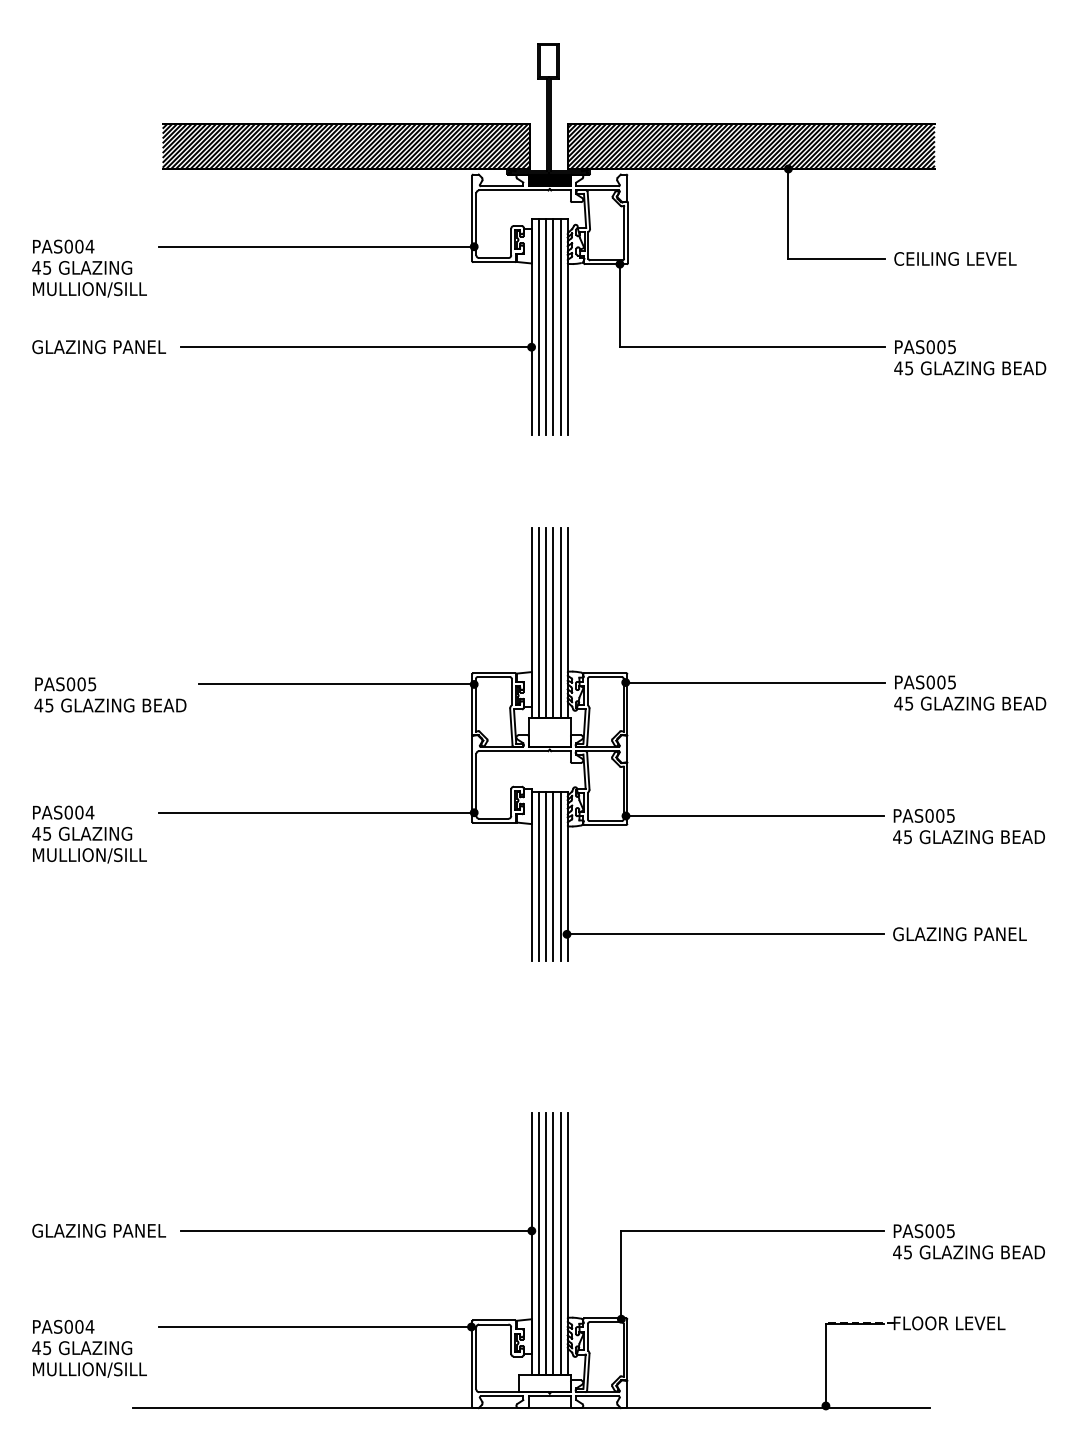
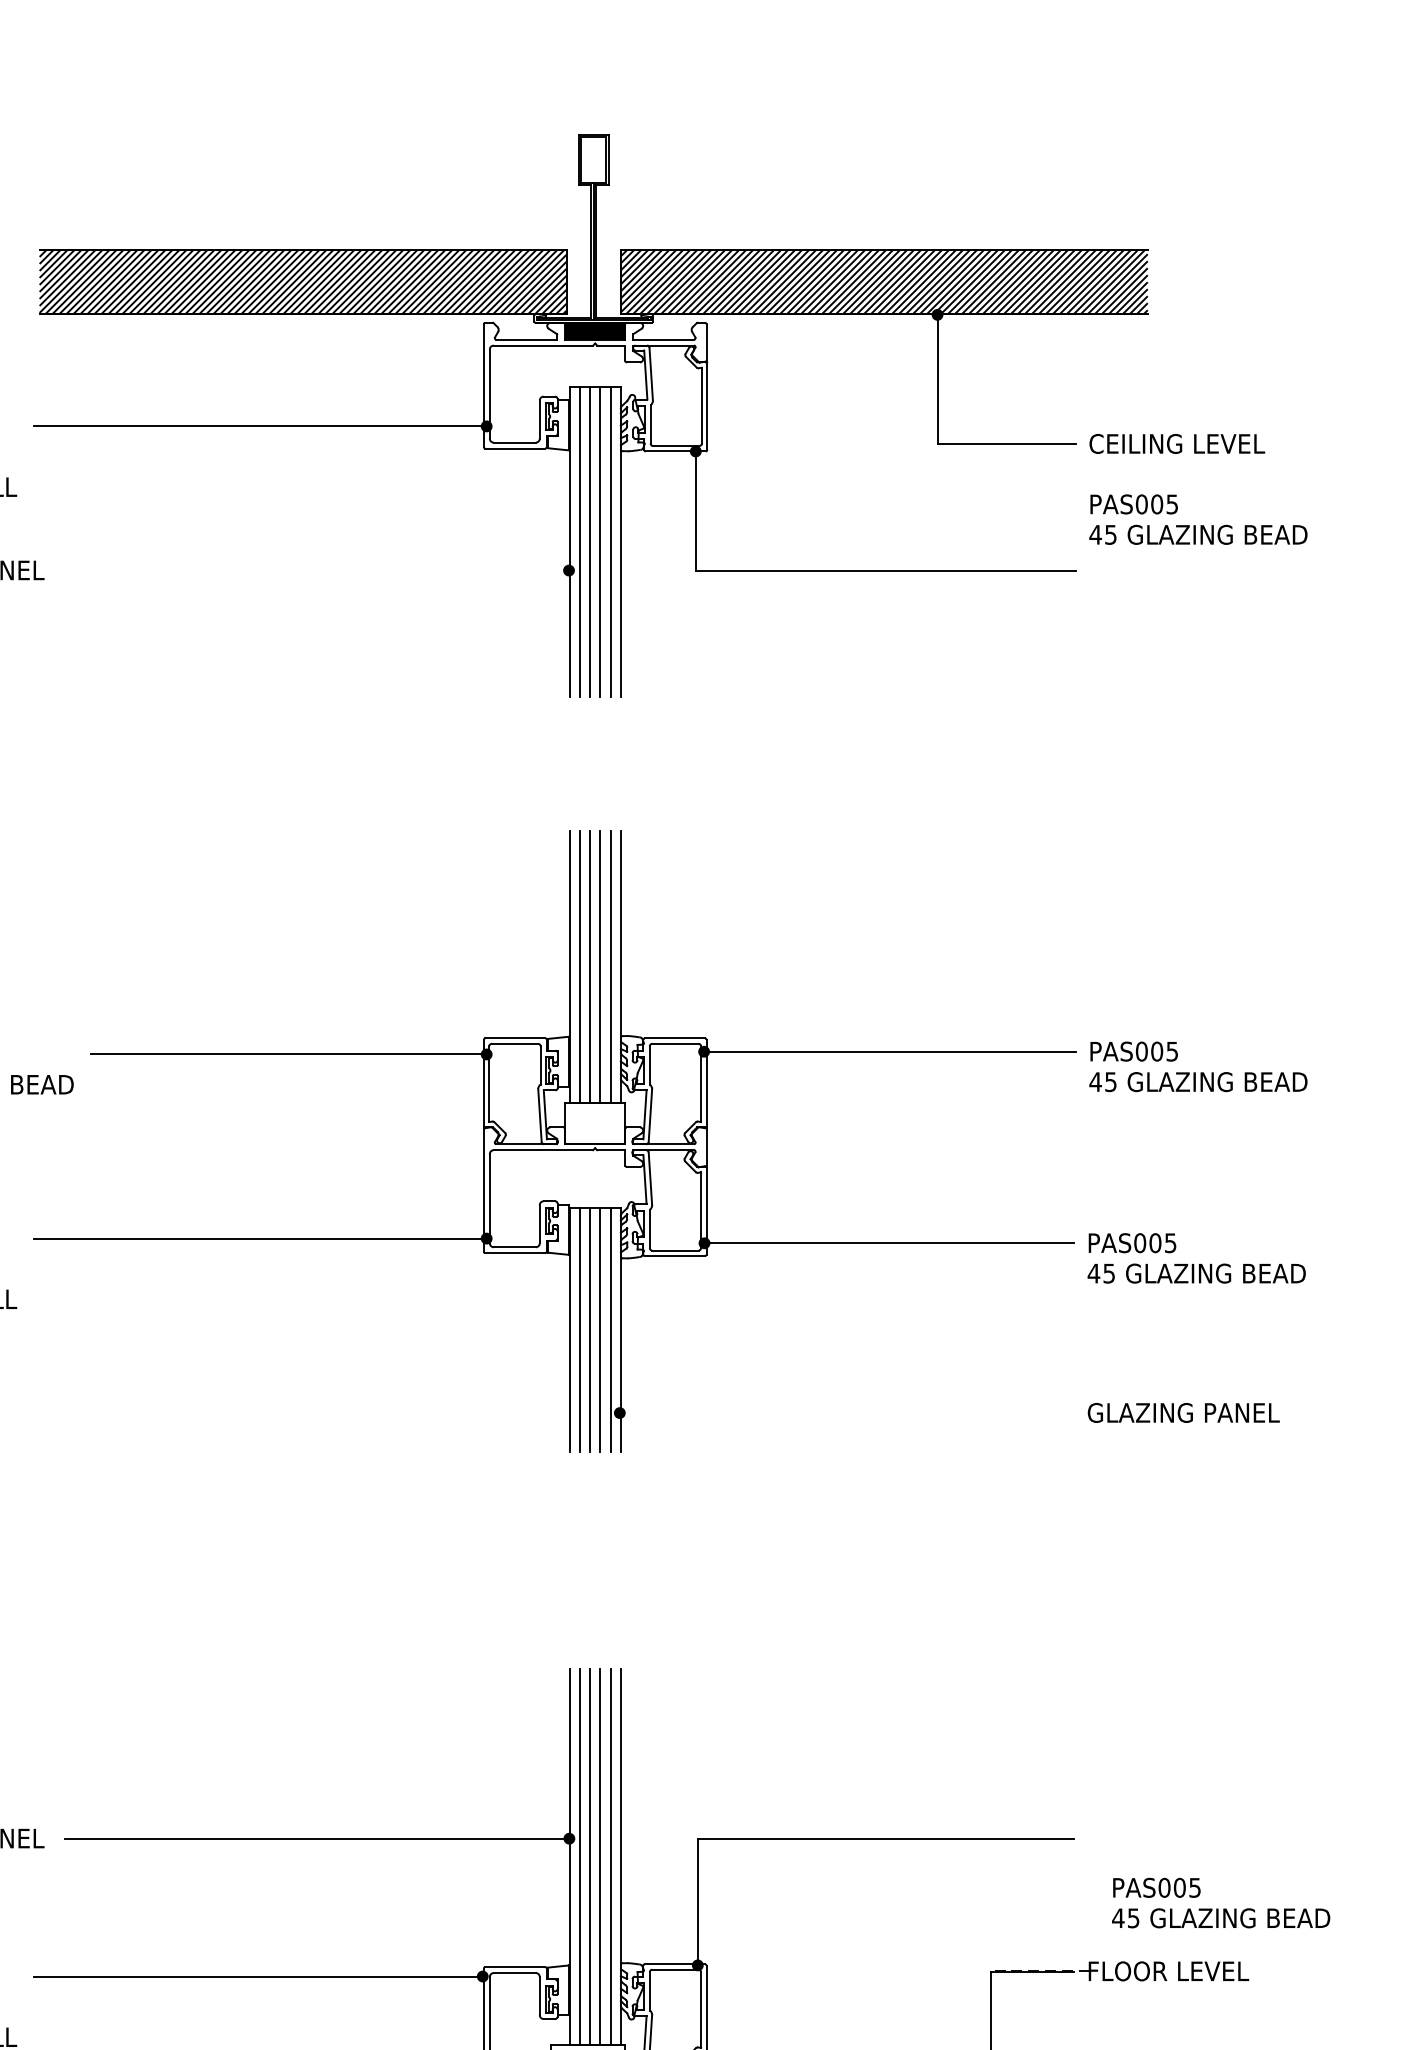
line: (355, 347) -> (316, 570), removed
text: (970, 357) -> (1198, 519), moved
line: (725, 934) -> (847, 1413), removed
text: (968, 1241) -> (1220, 1902), moved

